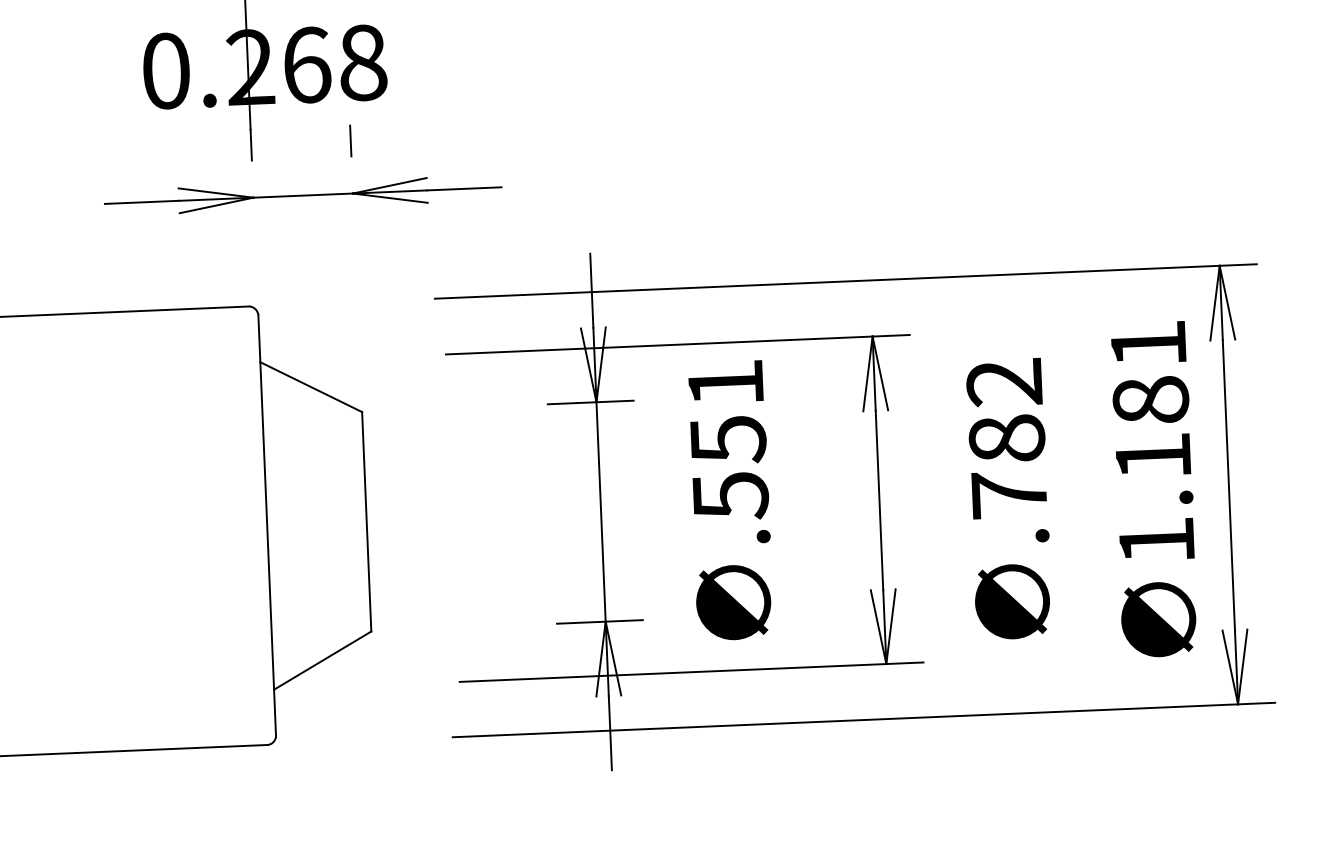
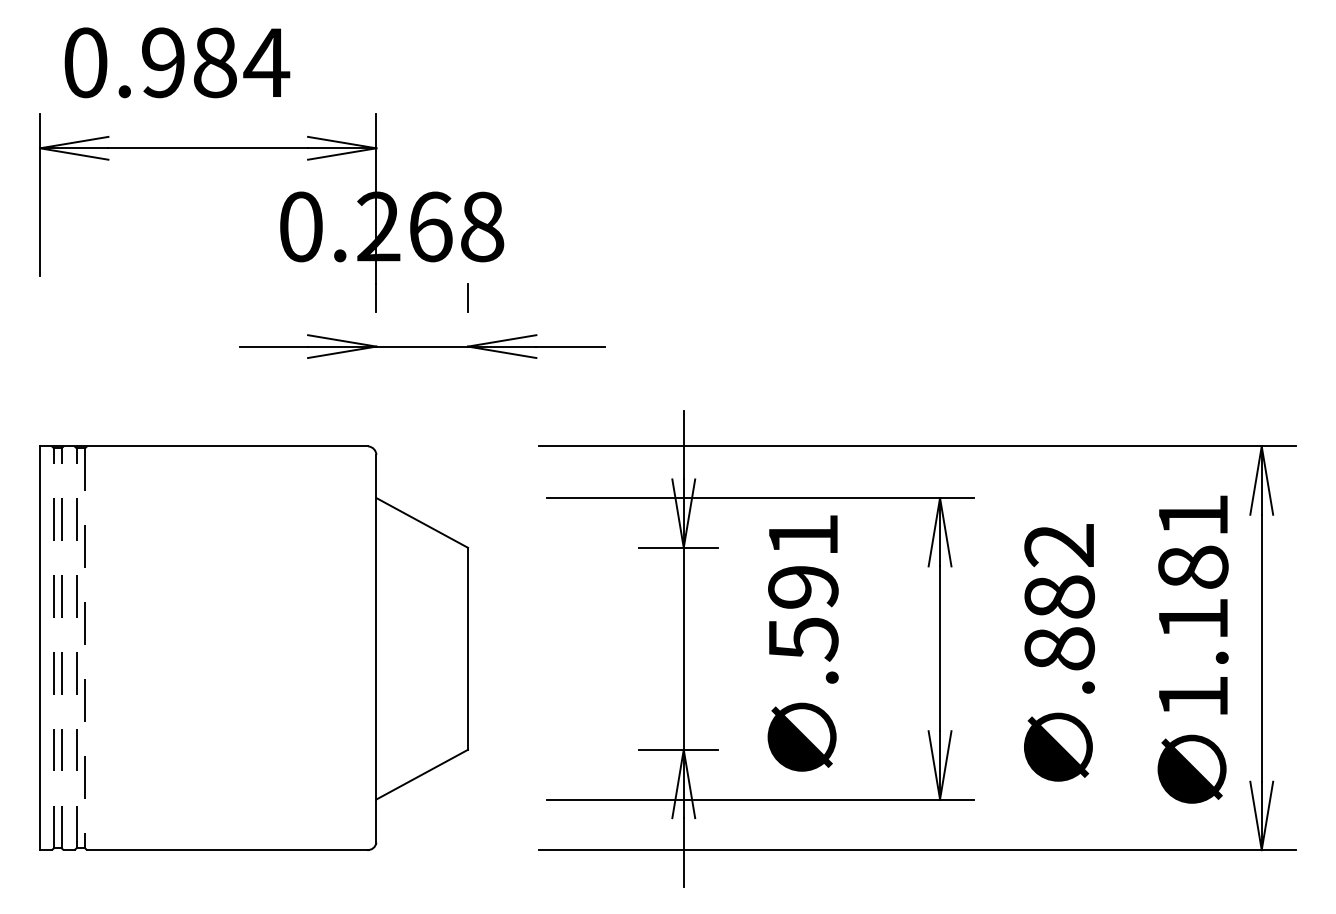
text: (728, 441) -> (803, 588), .551 -> .591
text: (1009, 494) -> (1059, 648), .782 -> .882

